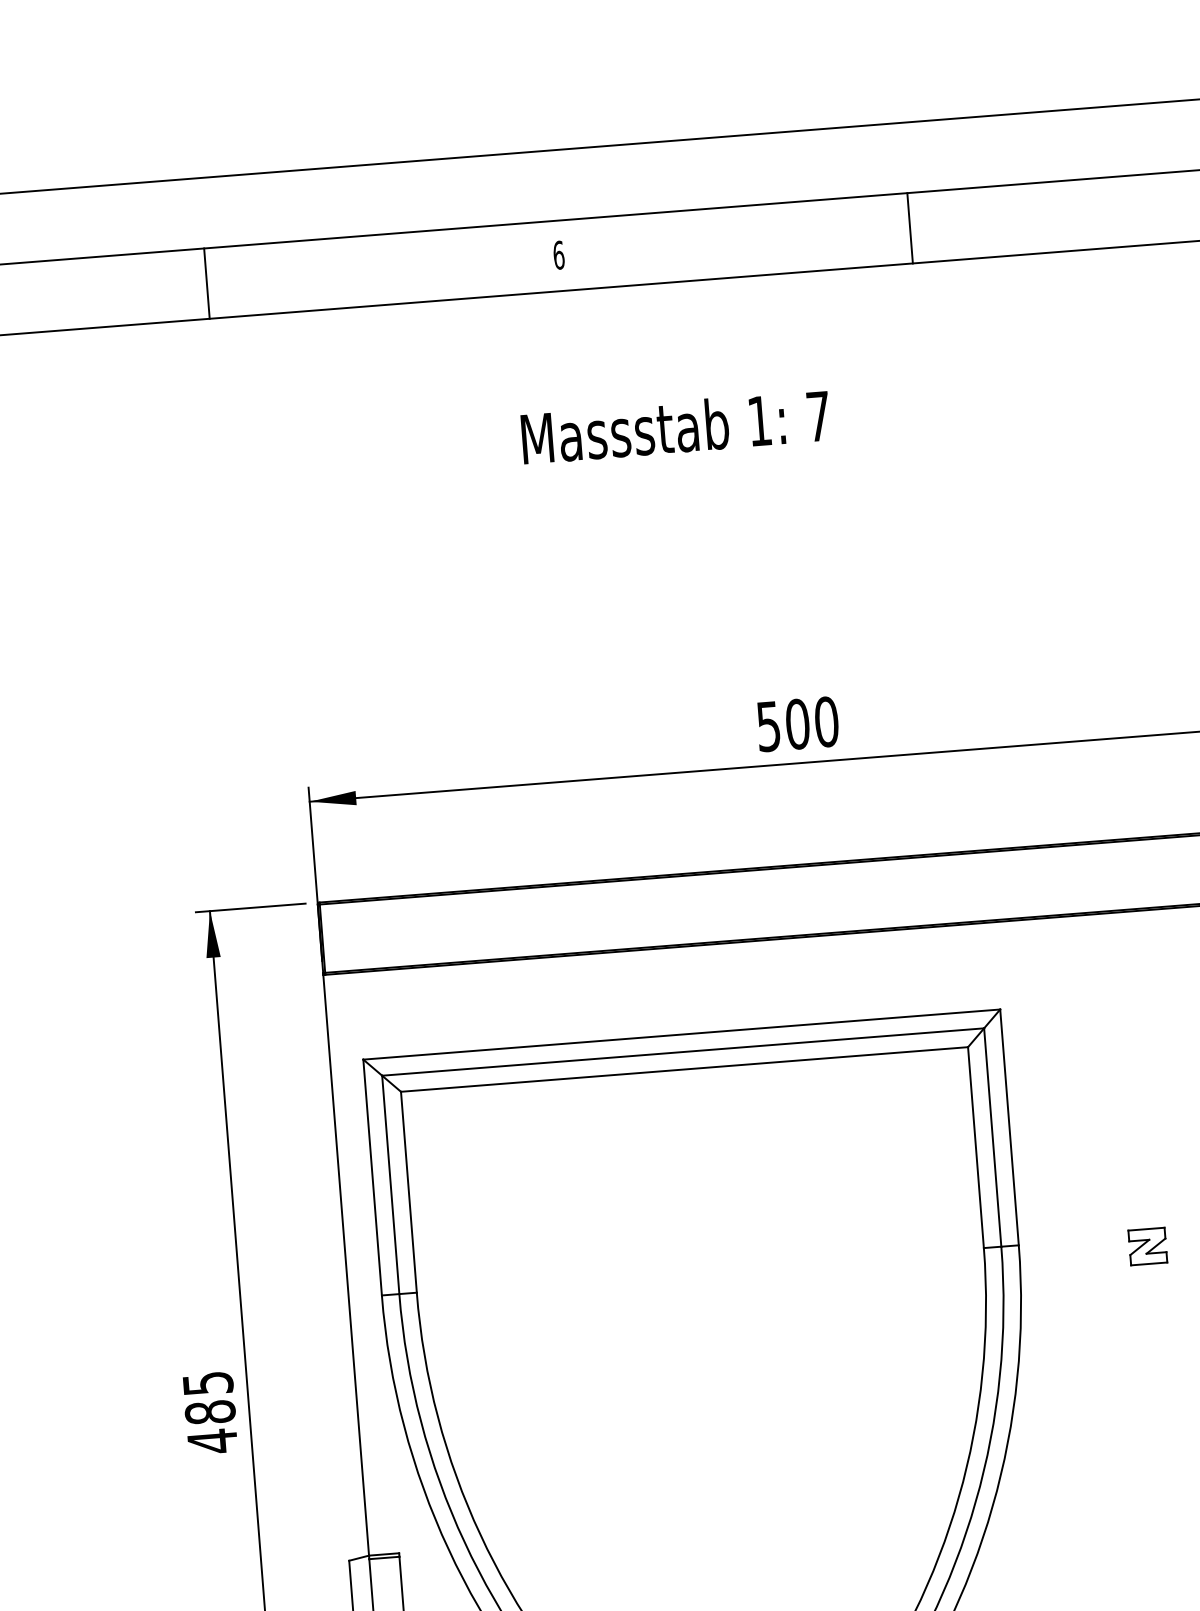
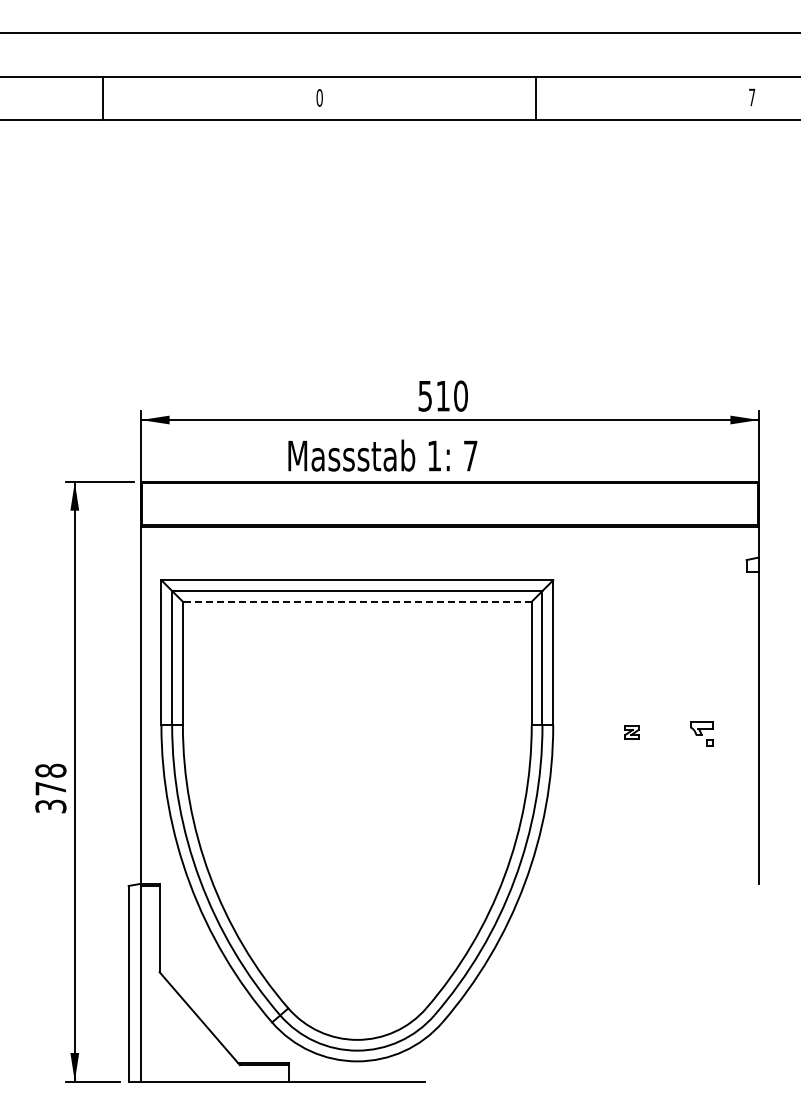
text: (558, 254) -> (319, 97), 6 -> 0
text: (675, 426) -> (382, 455), moved
text: (798, 723) -> (443, 395), 500 -> 510
line: (683, 1069) -> (356, 601), solid -> dashed
part: (1146, 1246) -> (631, 732), size x0.6
text: (209, 1412) -> (50, 788), 485 -> 378

